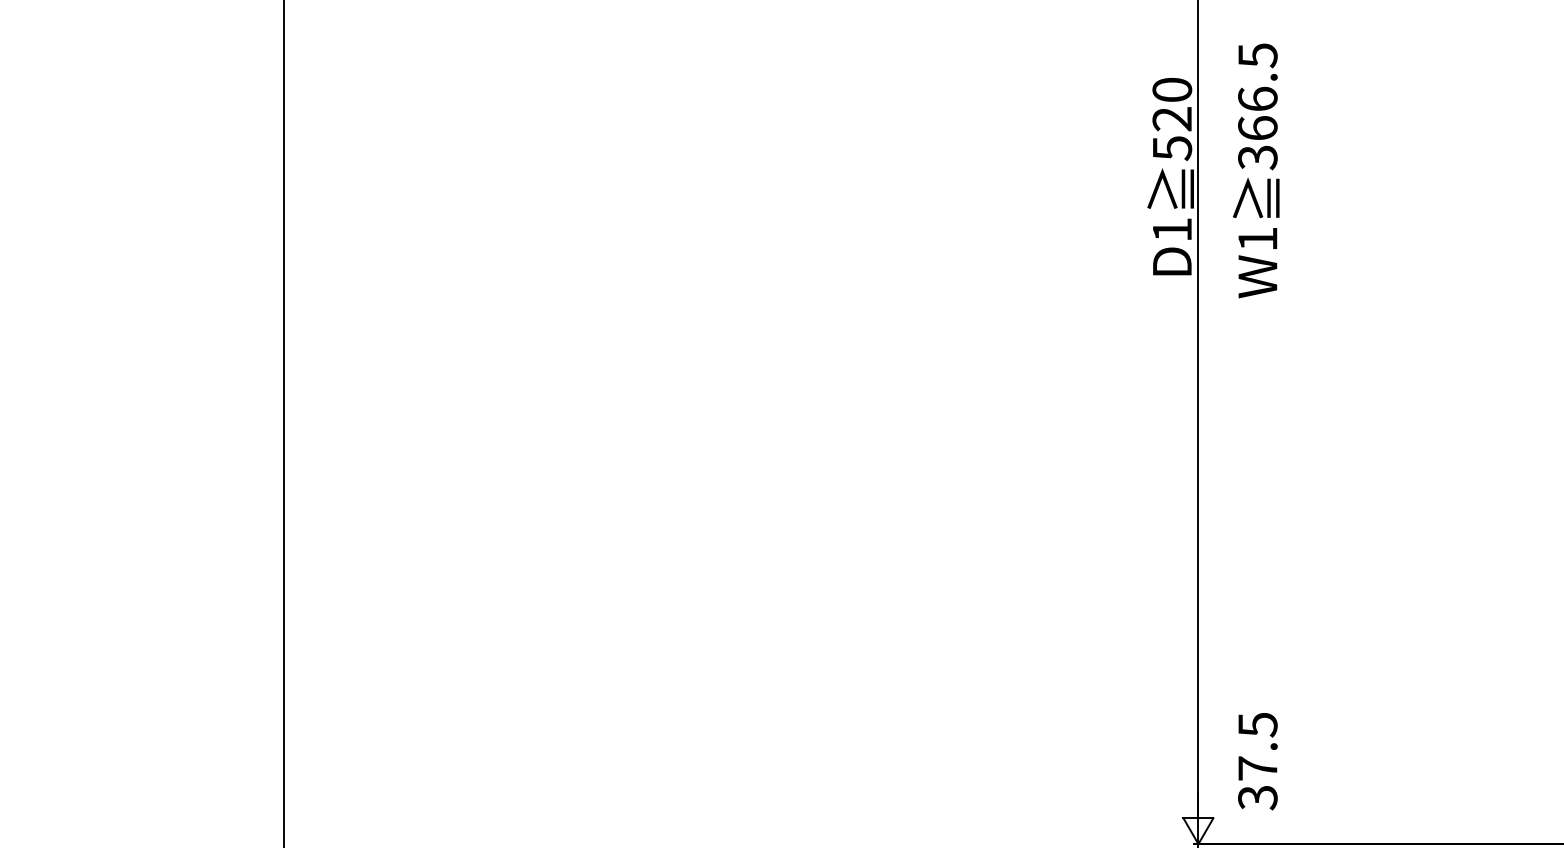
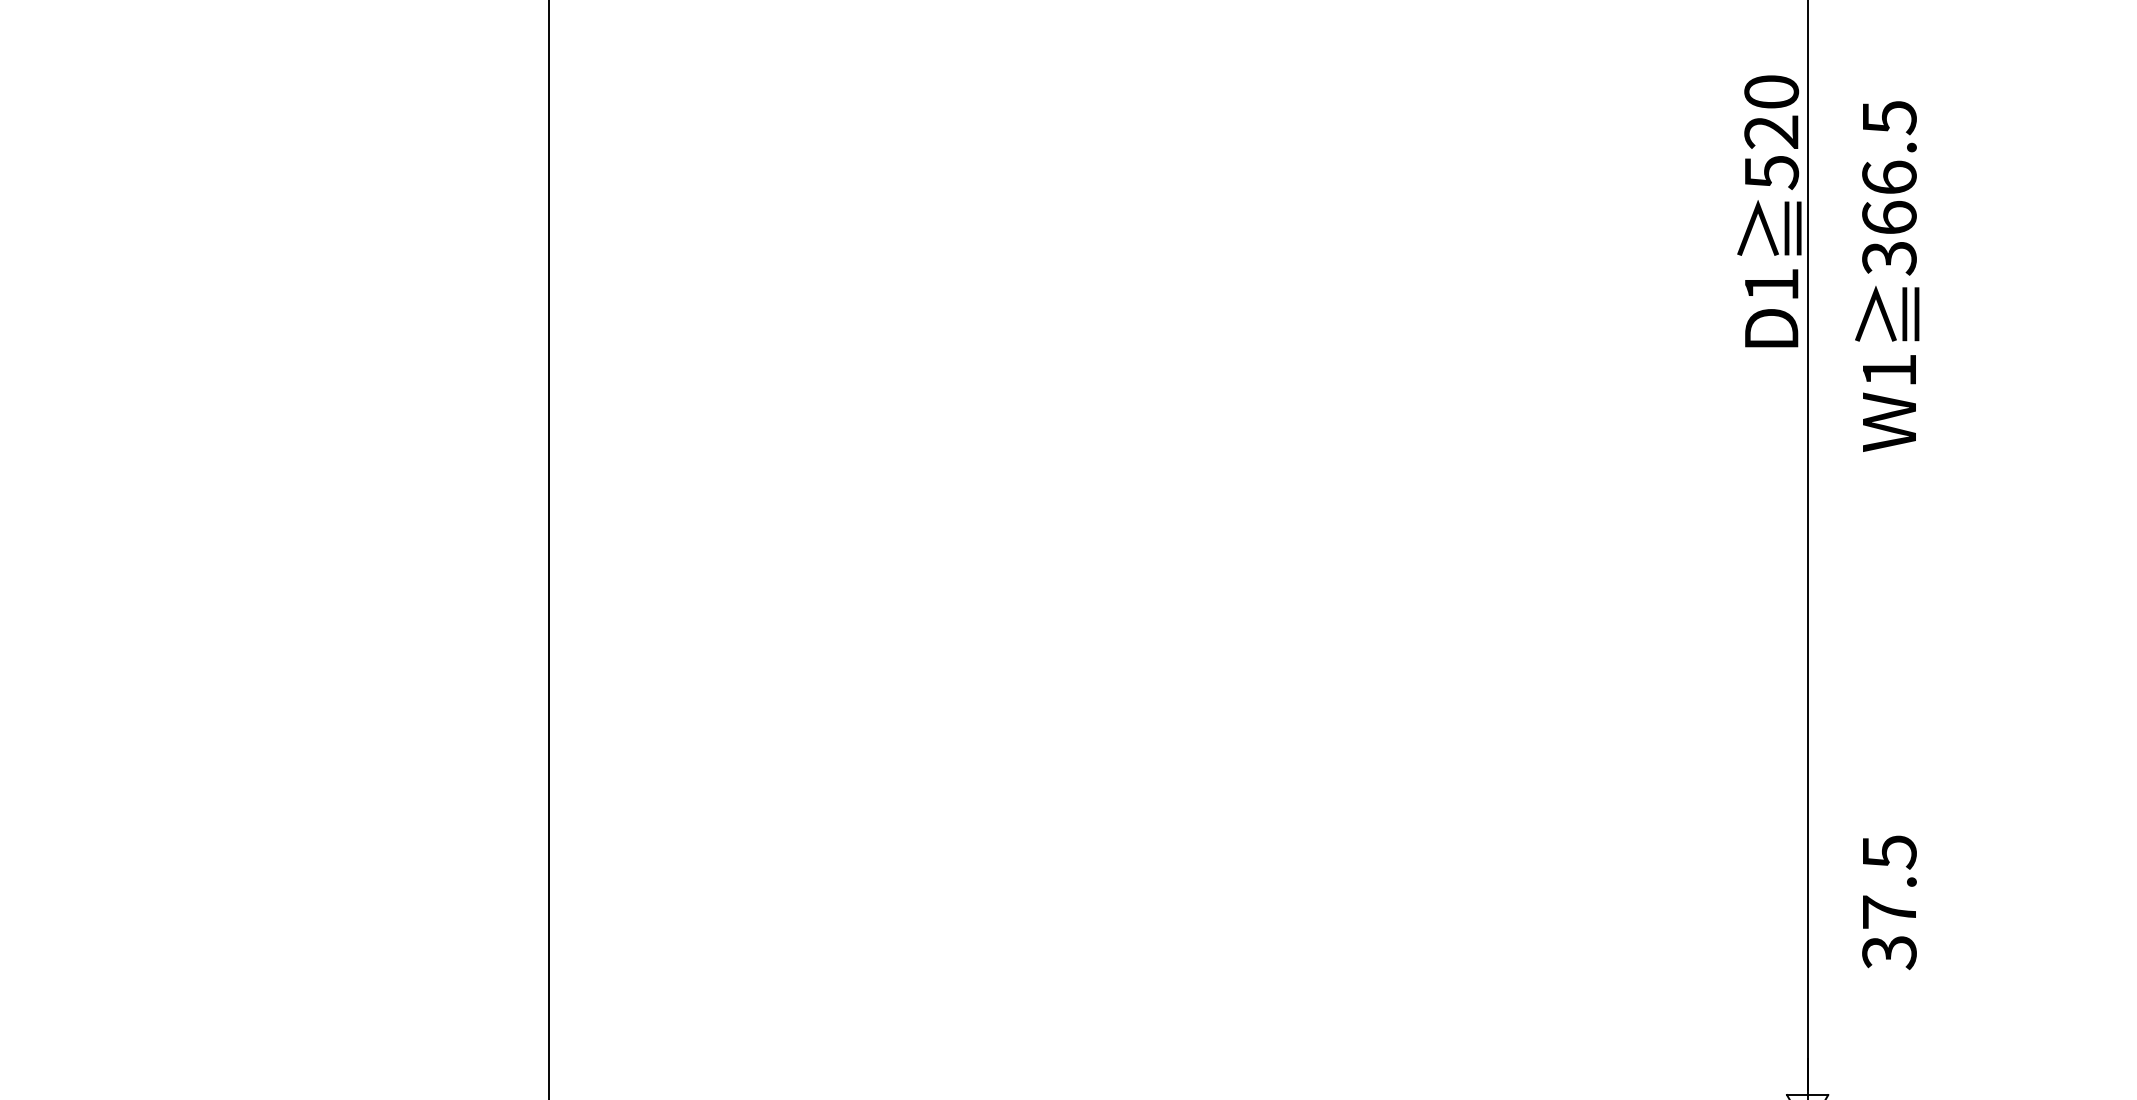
text: (1256, 170) -> (1887, 275), moved
text: (1257, 761) -> (1888, 902), moved

